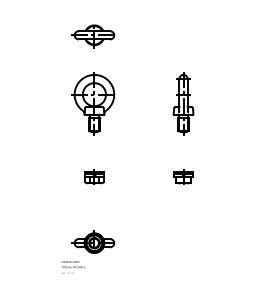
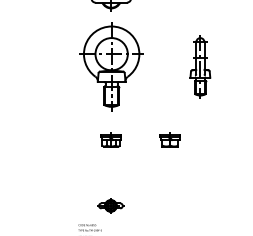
part: (93, 103) -> (110, 66), size x1.4
part: (183, 176) -> (170, 139), moved
part: (93, 241) -> (110, 204), size x0.6

